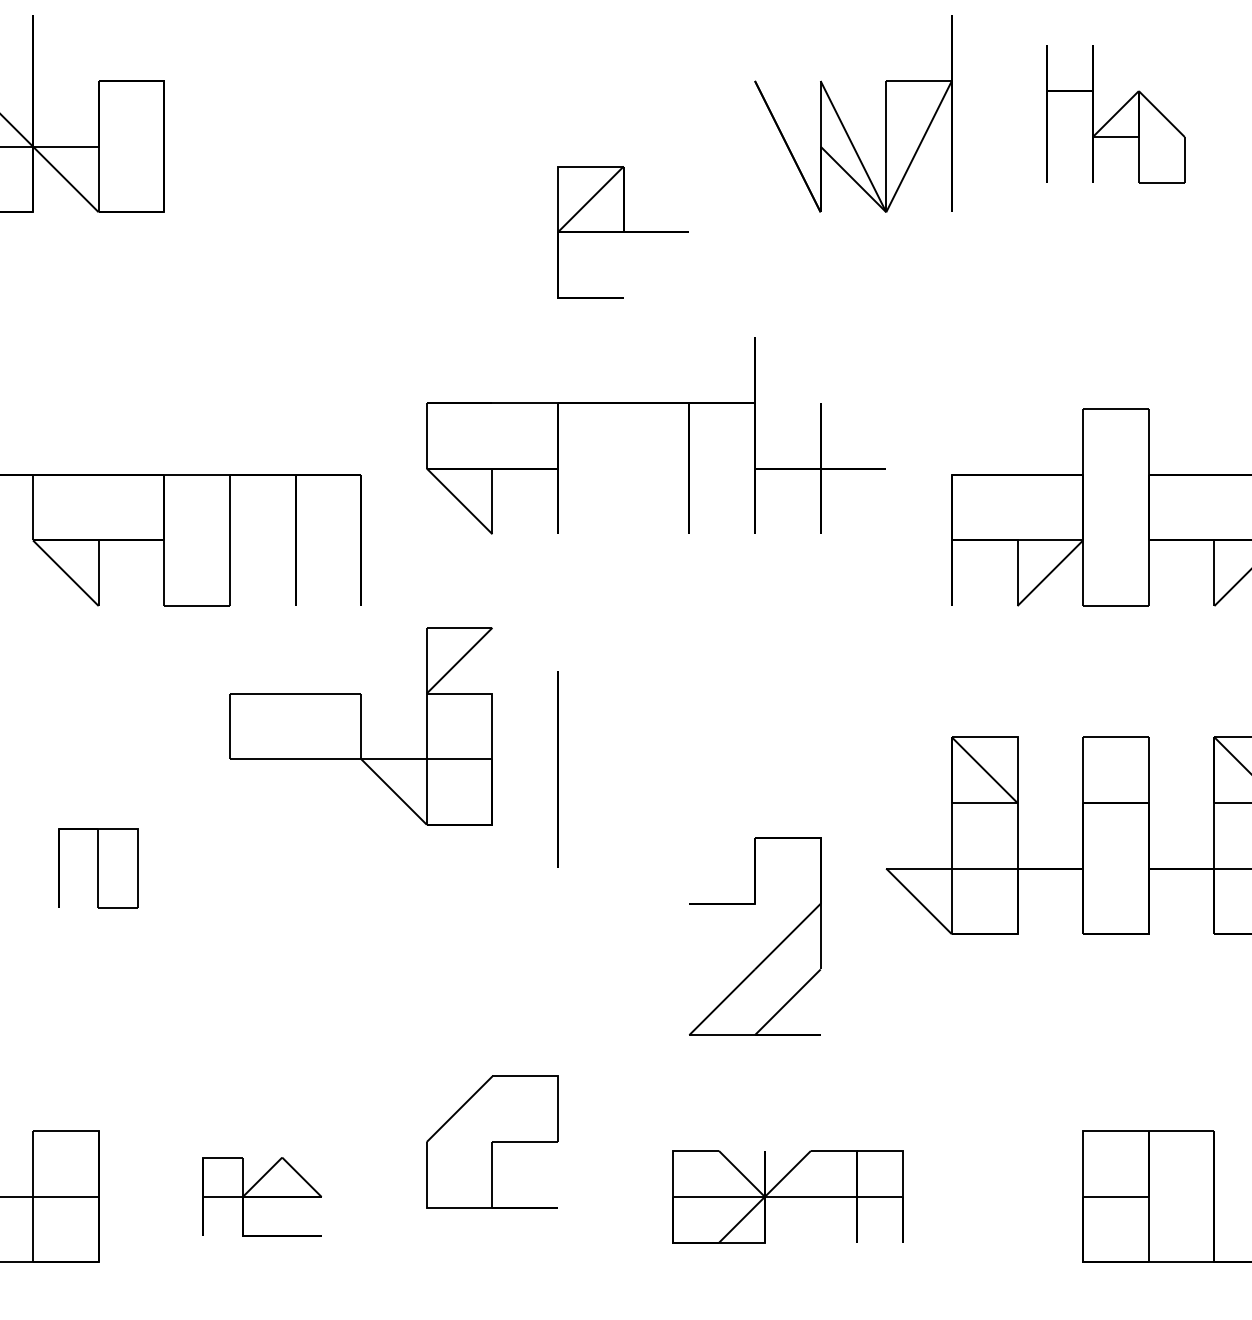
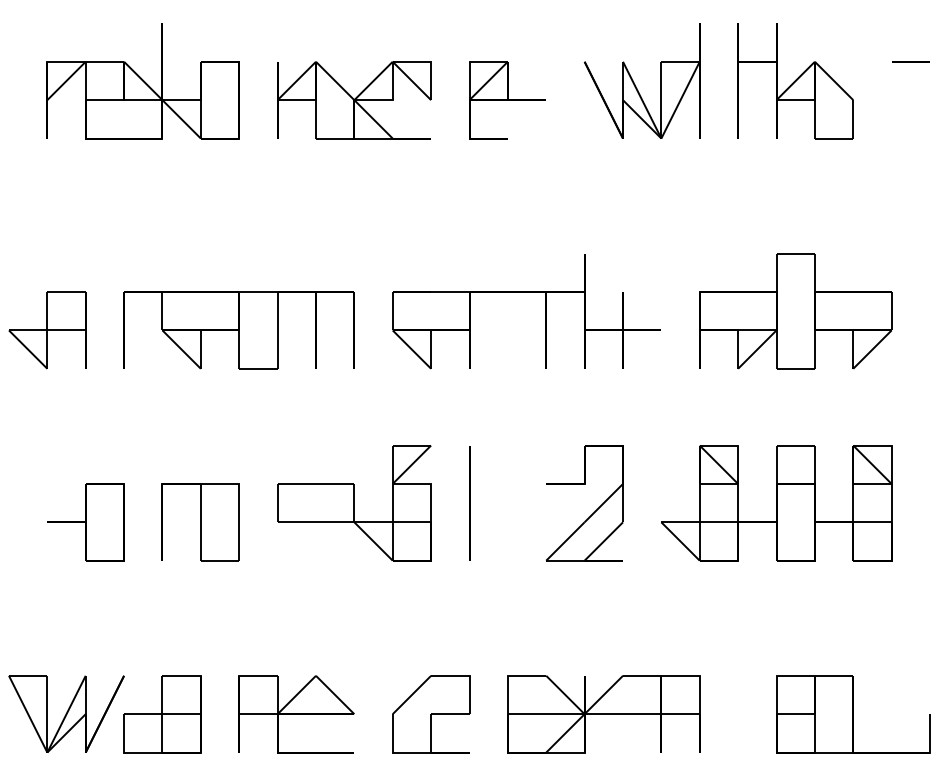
part: (1115, 114) -> (795, 81), size x1.43
part: (361, 147) -> (354, 100), added
part: (623, 232) -> (507, 100), moved
part: (655, 403) -> (526, 292), moved
part: (361, 726) -> (354, 503), moved
line: (558, 769) -> (469, 503), moved
part: (98, 868) -> (200, 522), size x1.67
part: (770, 952) -> (593, 512), moved
part: (493, 1142) -> (431, 714), moved
part: (262, 1197) -> (296, 714), size x1.67
part: (787, 1197) -> (603, 714), size x1.43

